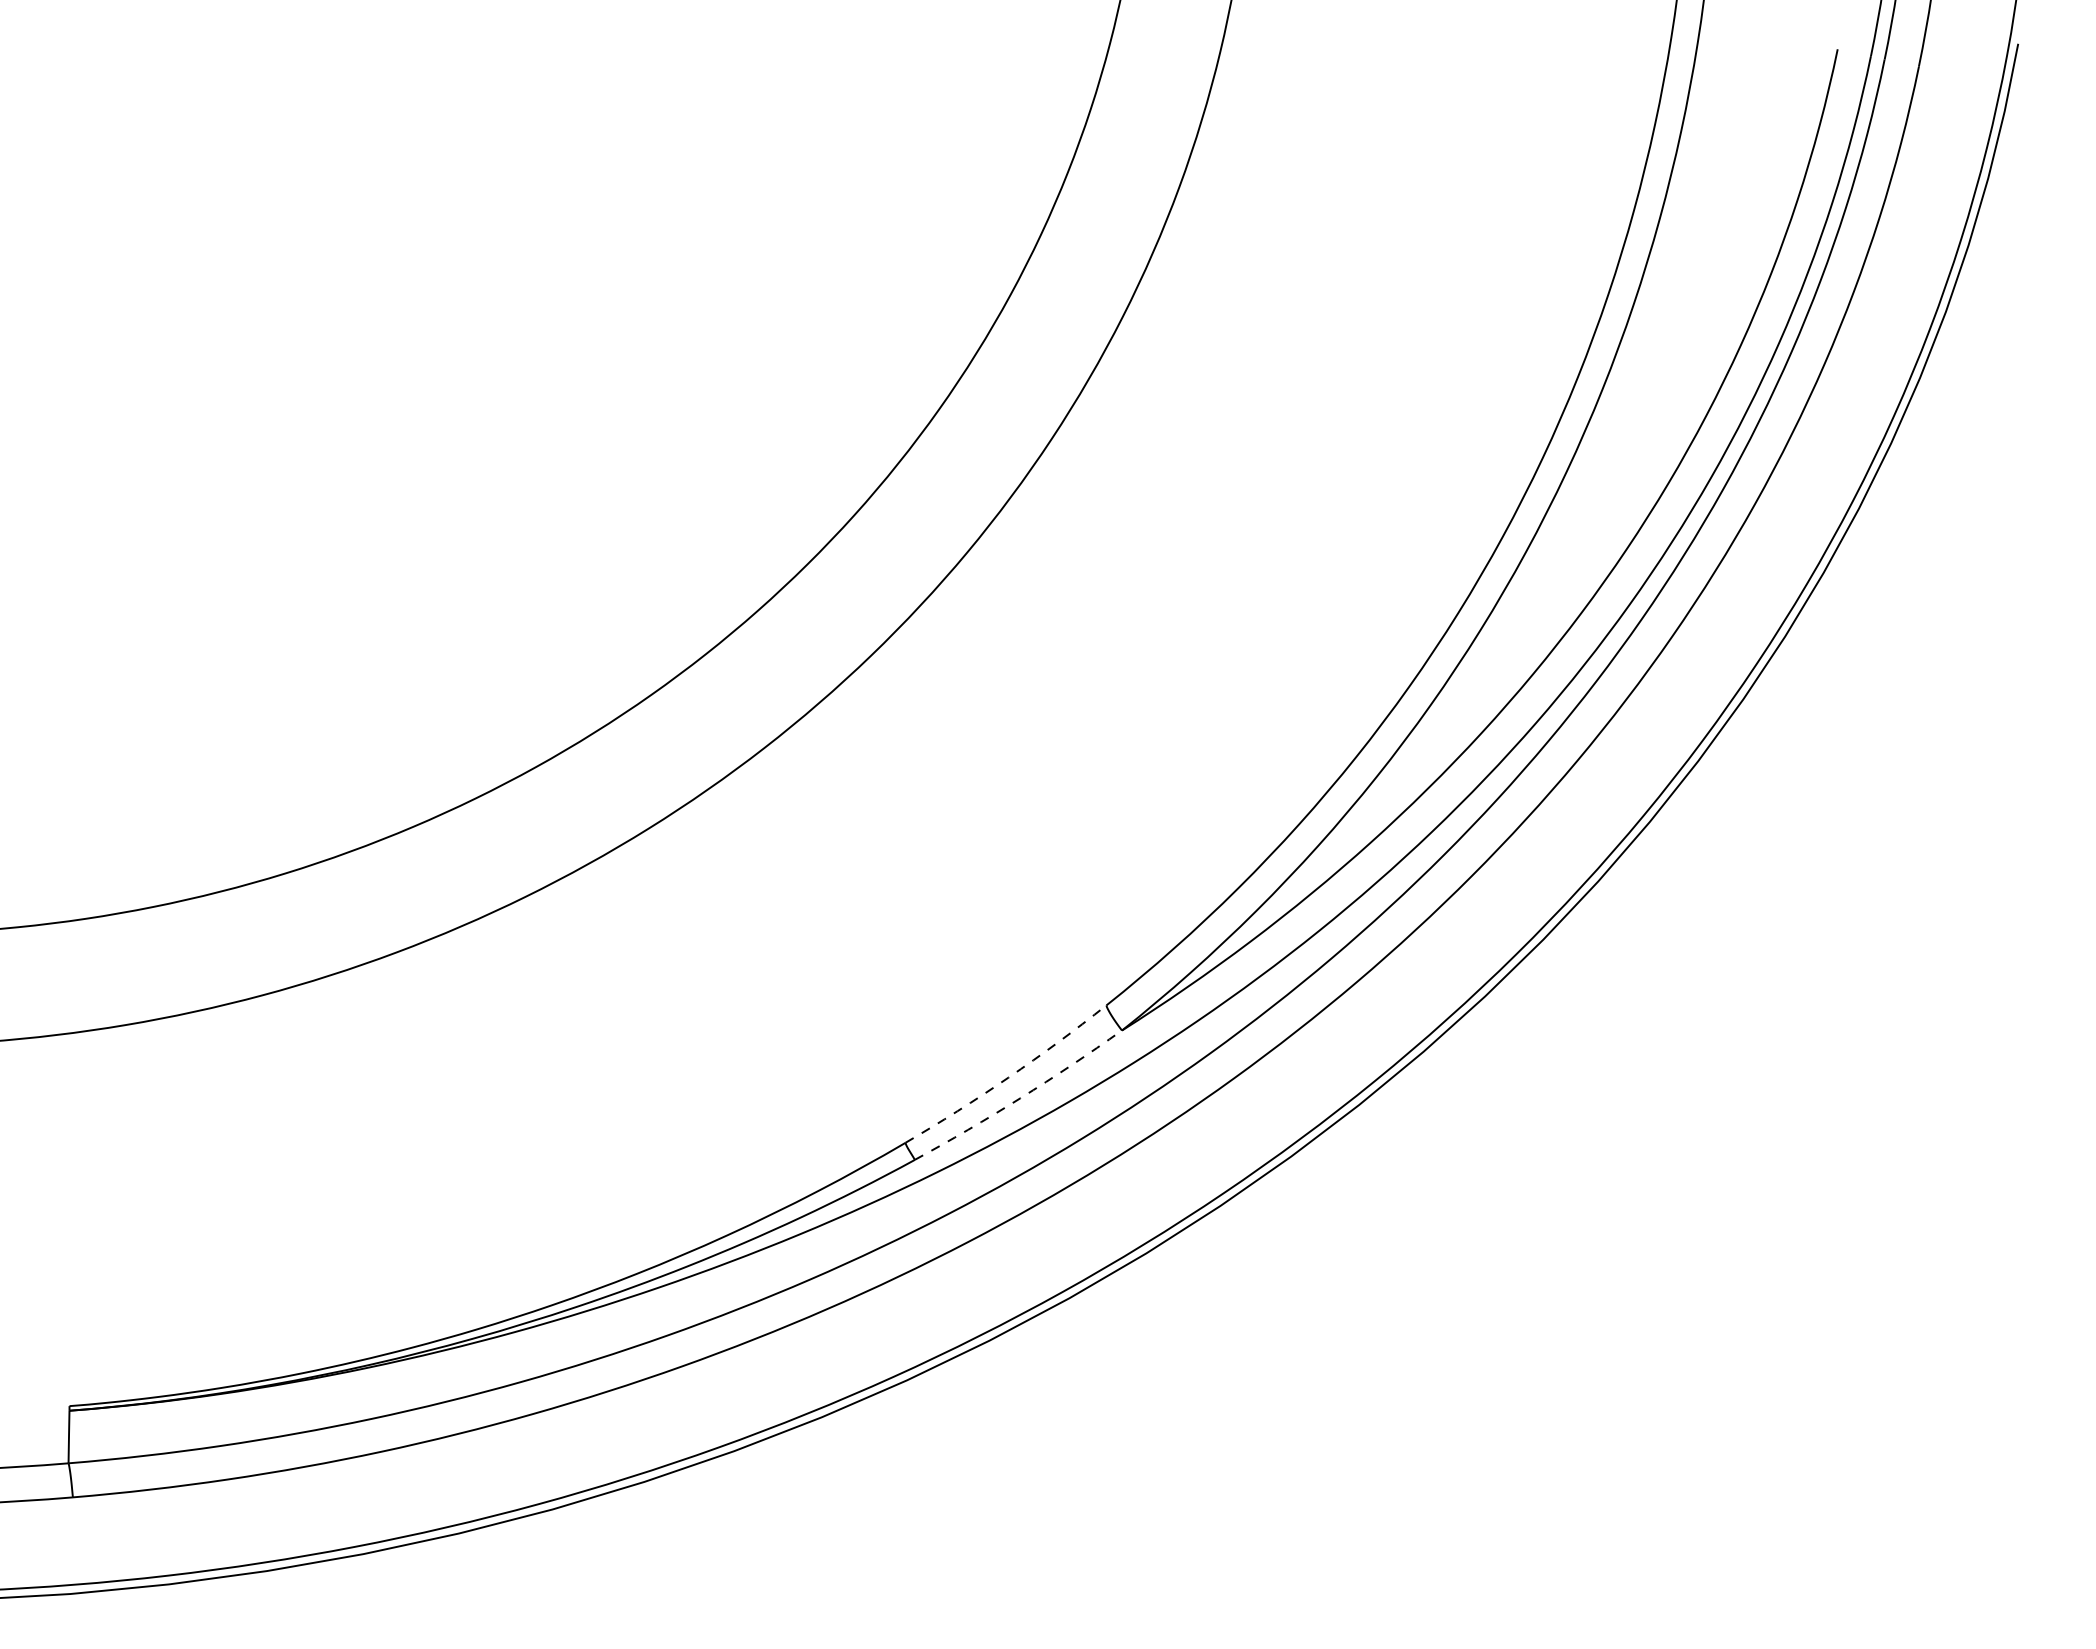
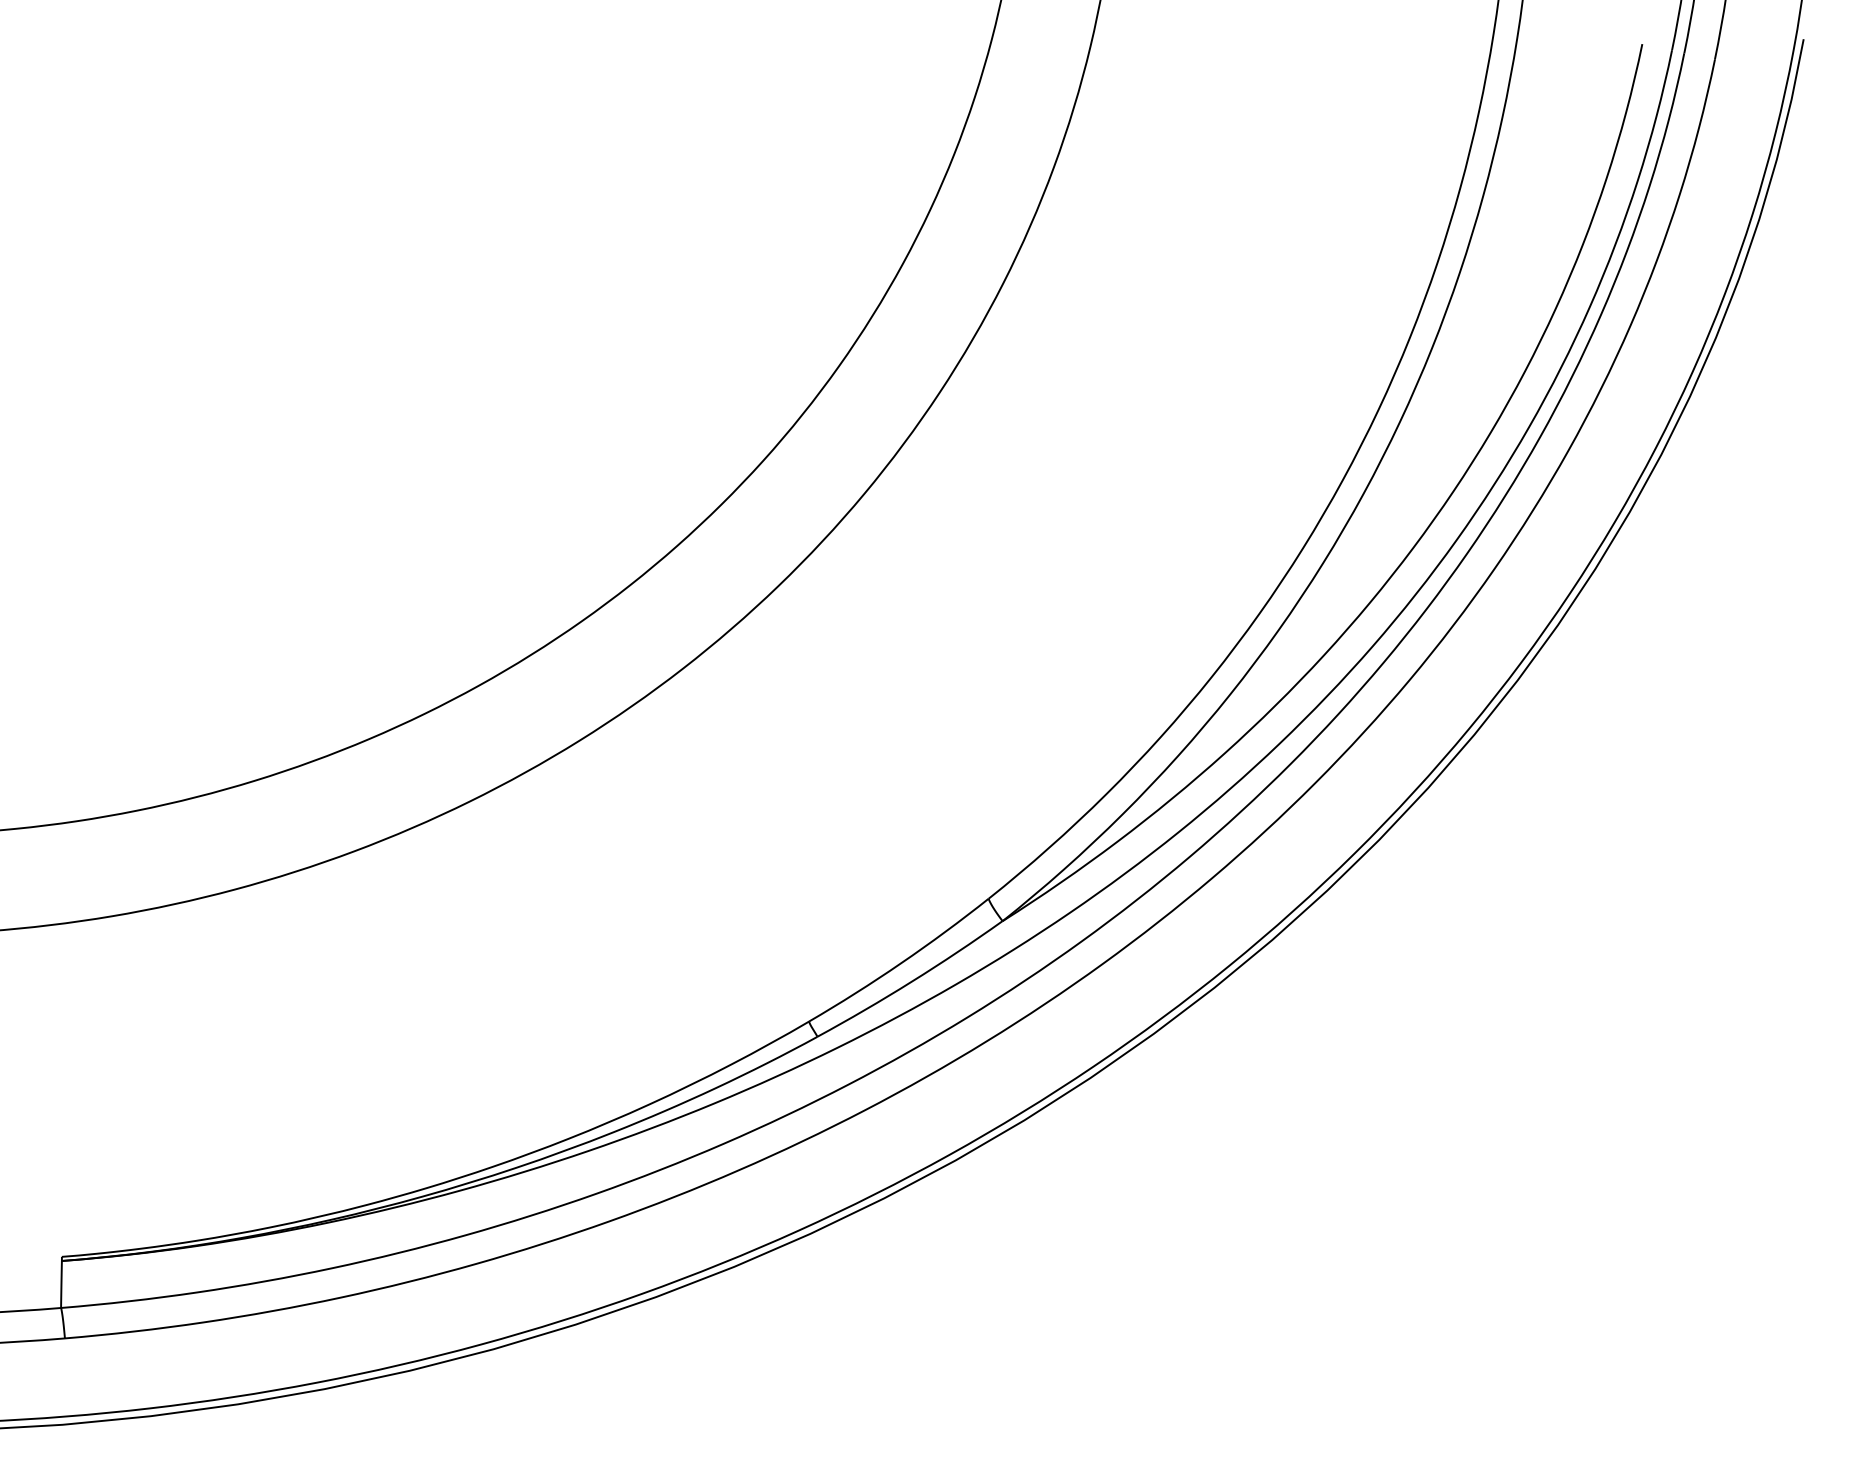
arc: (1008, 1077) -> (901, 963), dashed -> solid
arc: (1020, 1098) -> (911, 981), dashed -> solid

